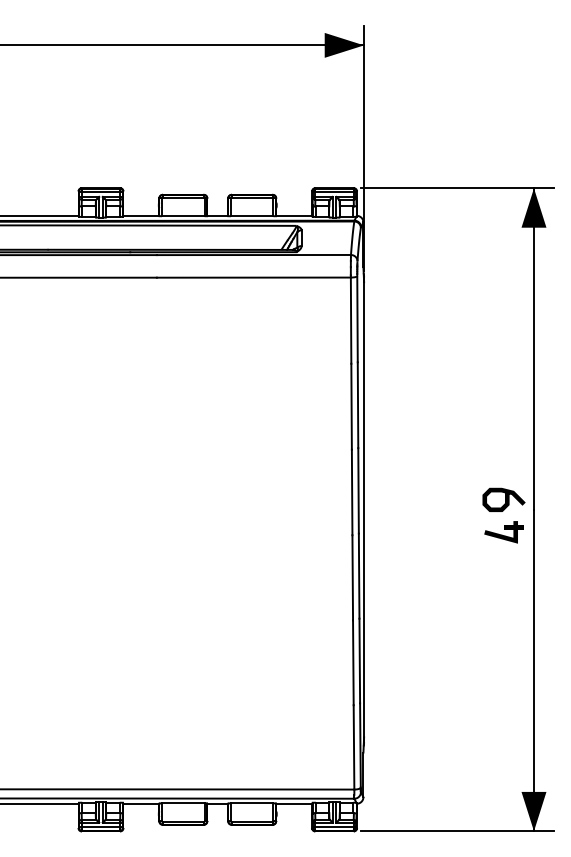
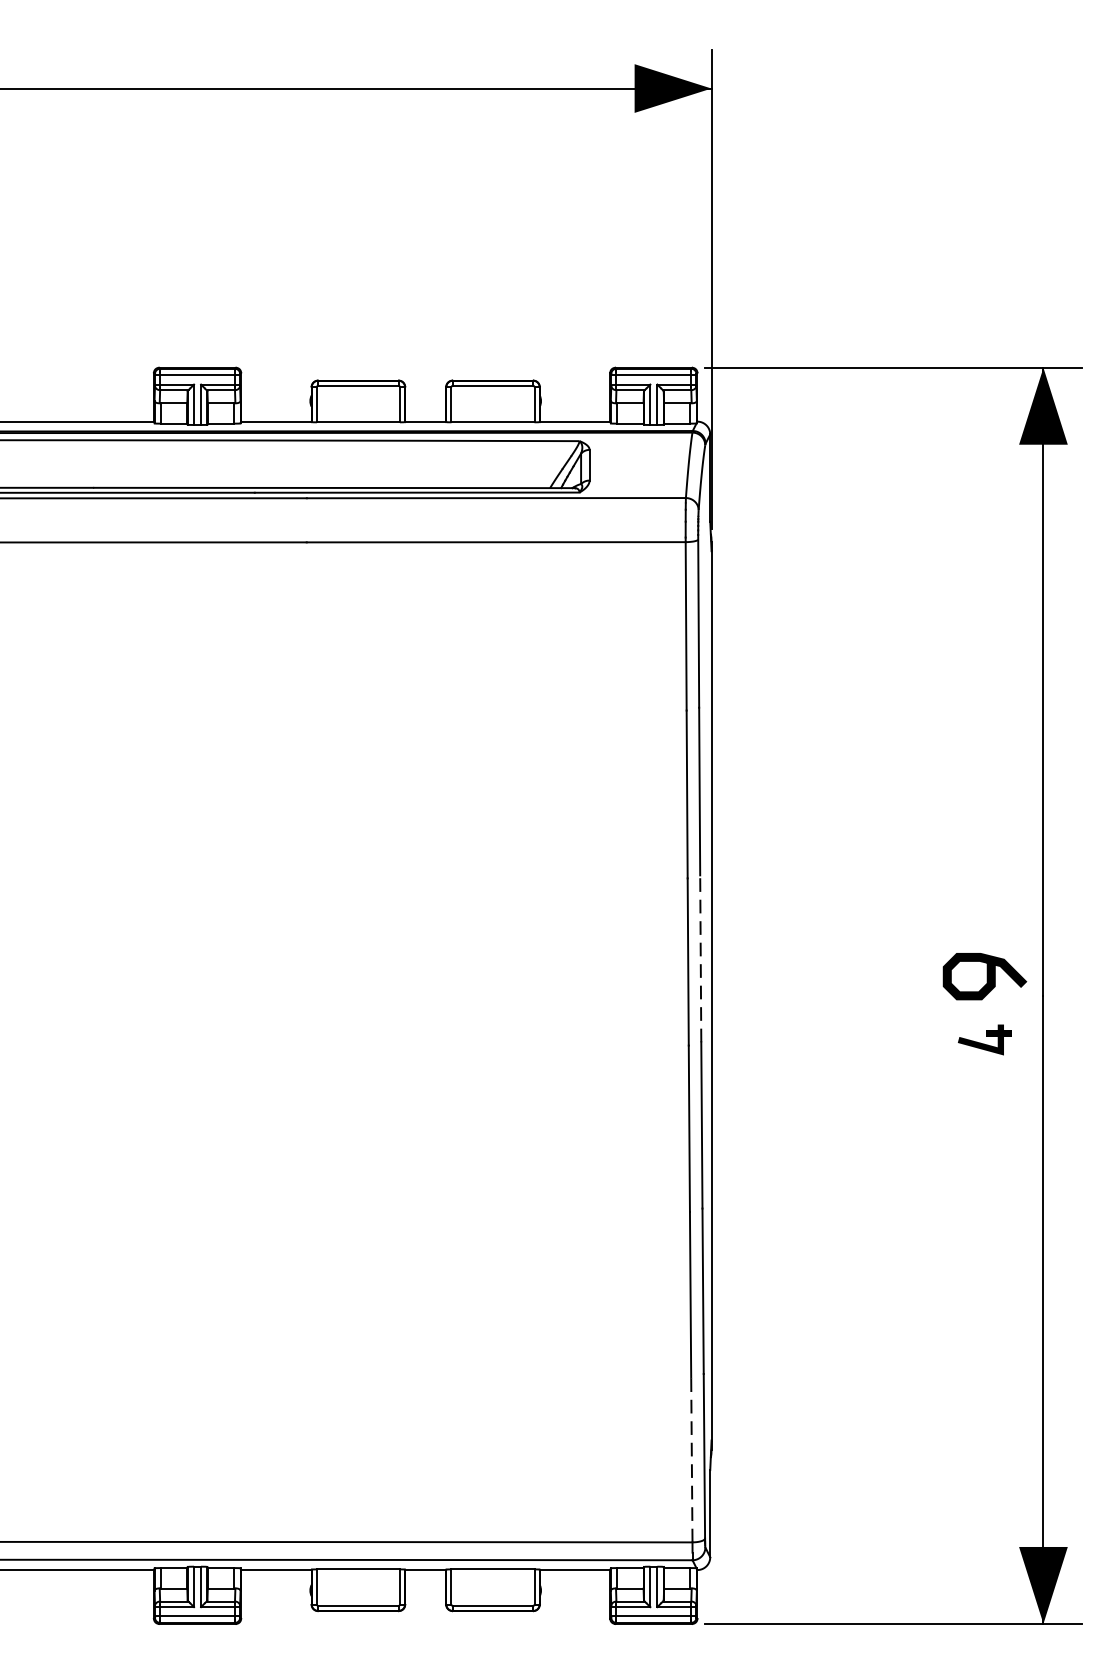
line: (358, 490) -> (700, 958), solid -> dashed
part: (503, 532) -> (983, 1040), size x0.7
line: (354, 746) -> (692, 1458), solid -> dashed

